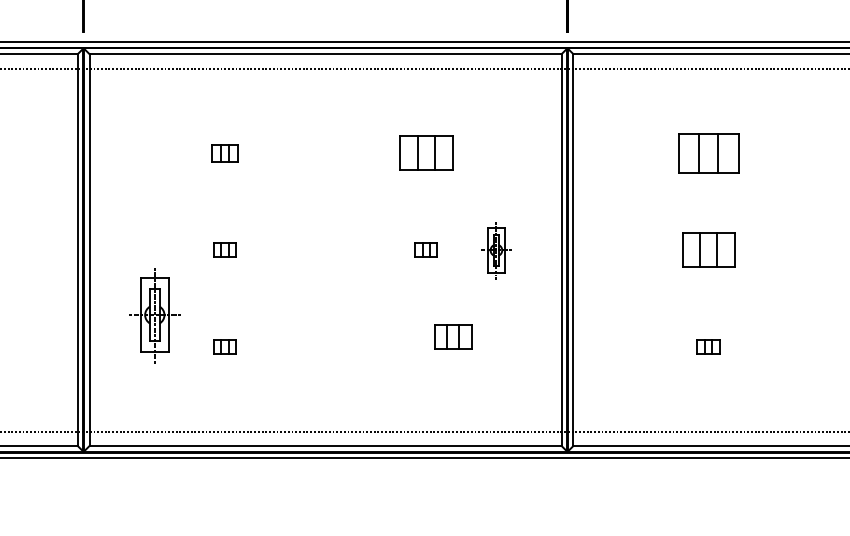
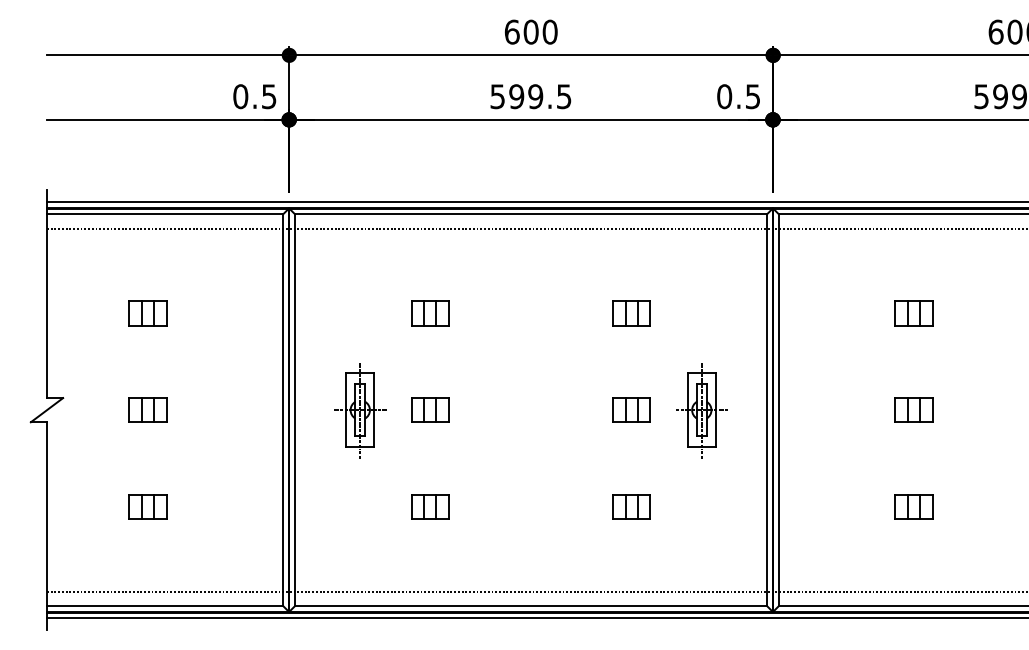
part: (225, 153) -> (430, 313), size x1.43
part: (426, 153) -> (631, 313), size x0.71
part: (708, 153) -> (913, 313), size x0.62
part: (225, 249) -> (430, 409), size x1.67
part: (426, 249) -> (631, 409), size x1.67
part: (708, 249) -> (913, 409), size x0.71
part: (496, 250) -> (701, 410), size x1.67
part: (155, 315) -> (360, 410), moved
part: (453, 336) -> (631, 506), moved
part: (225, 346) -> (430, 506), size x1.67
part: (708, 346) -> (913, 506), size x1.67

